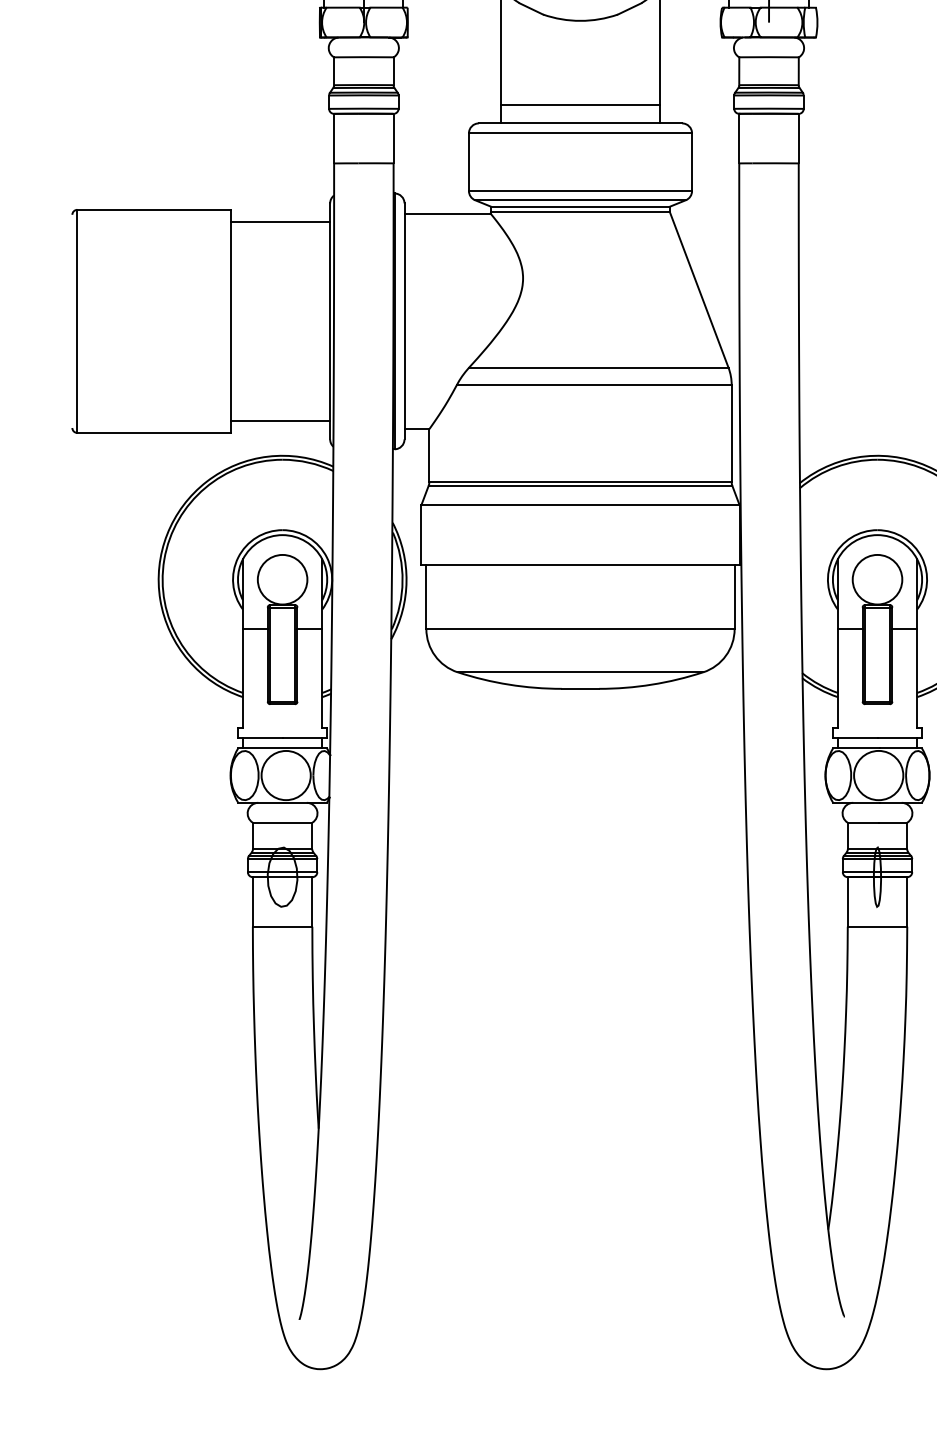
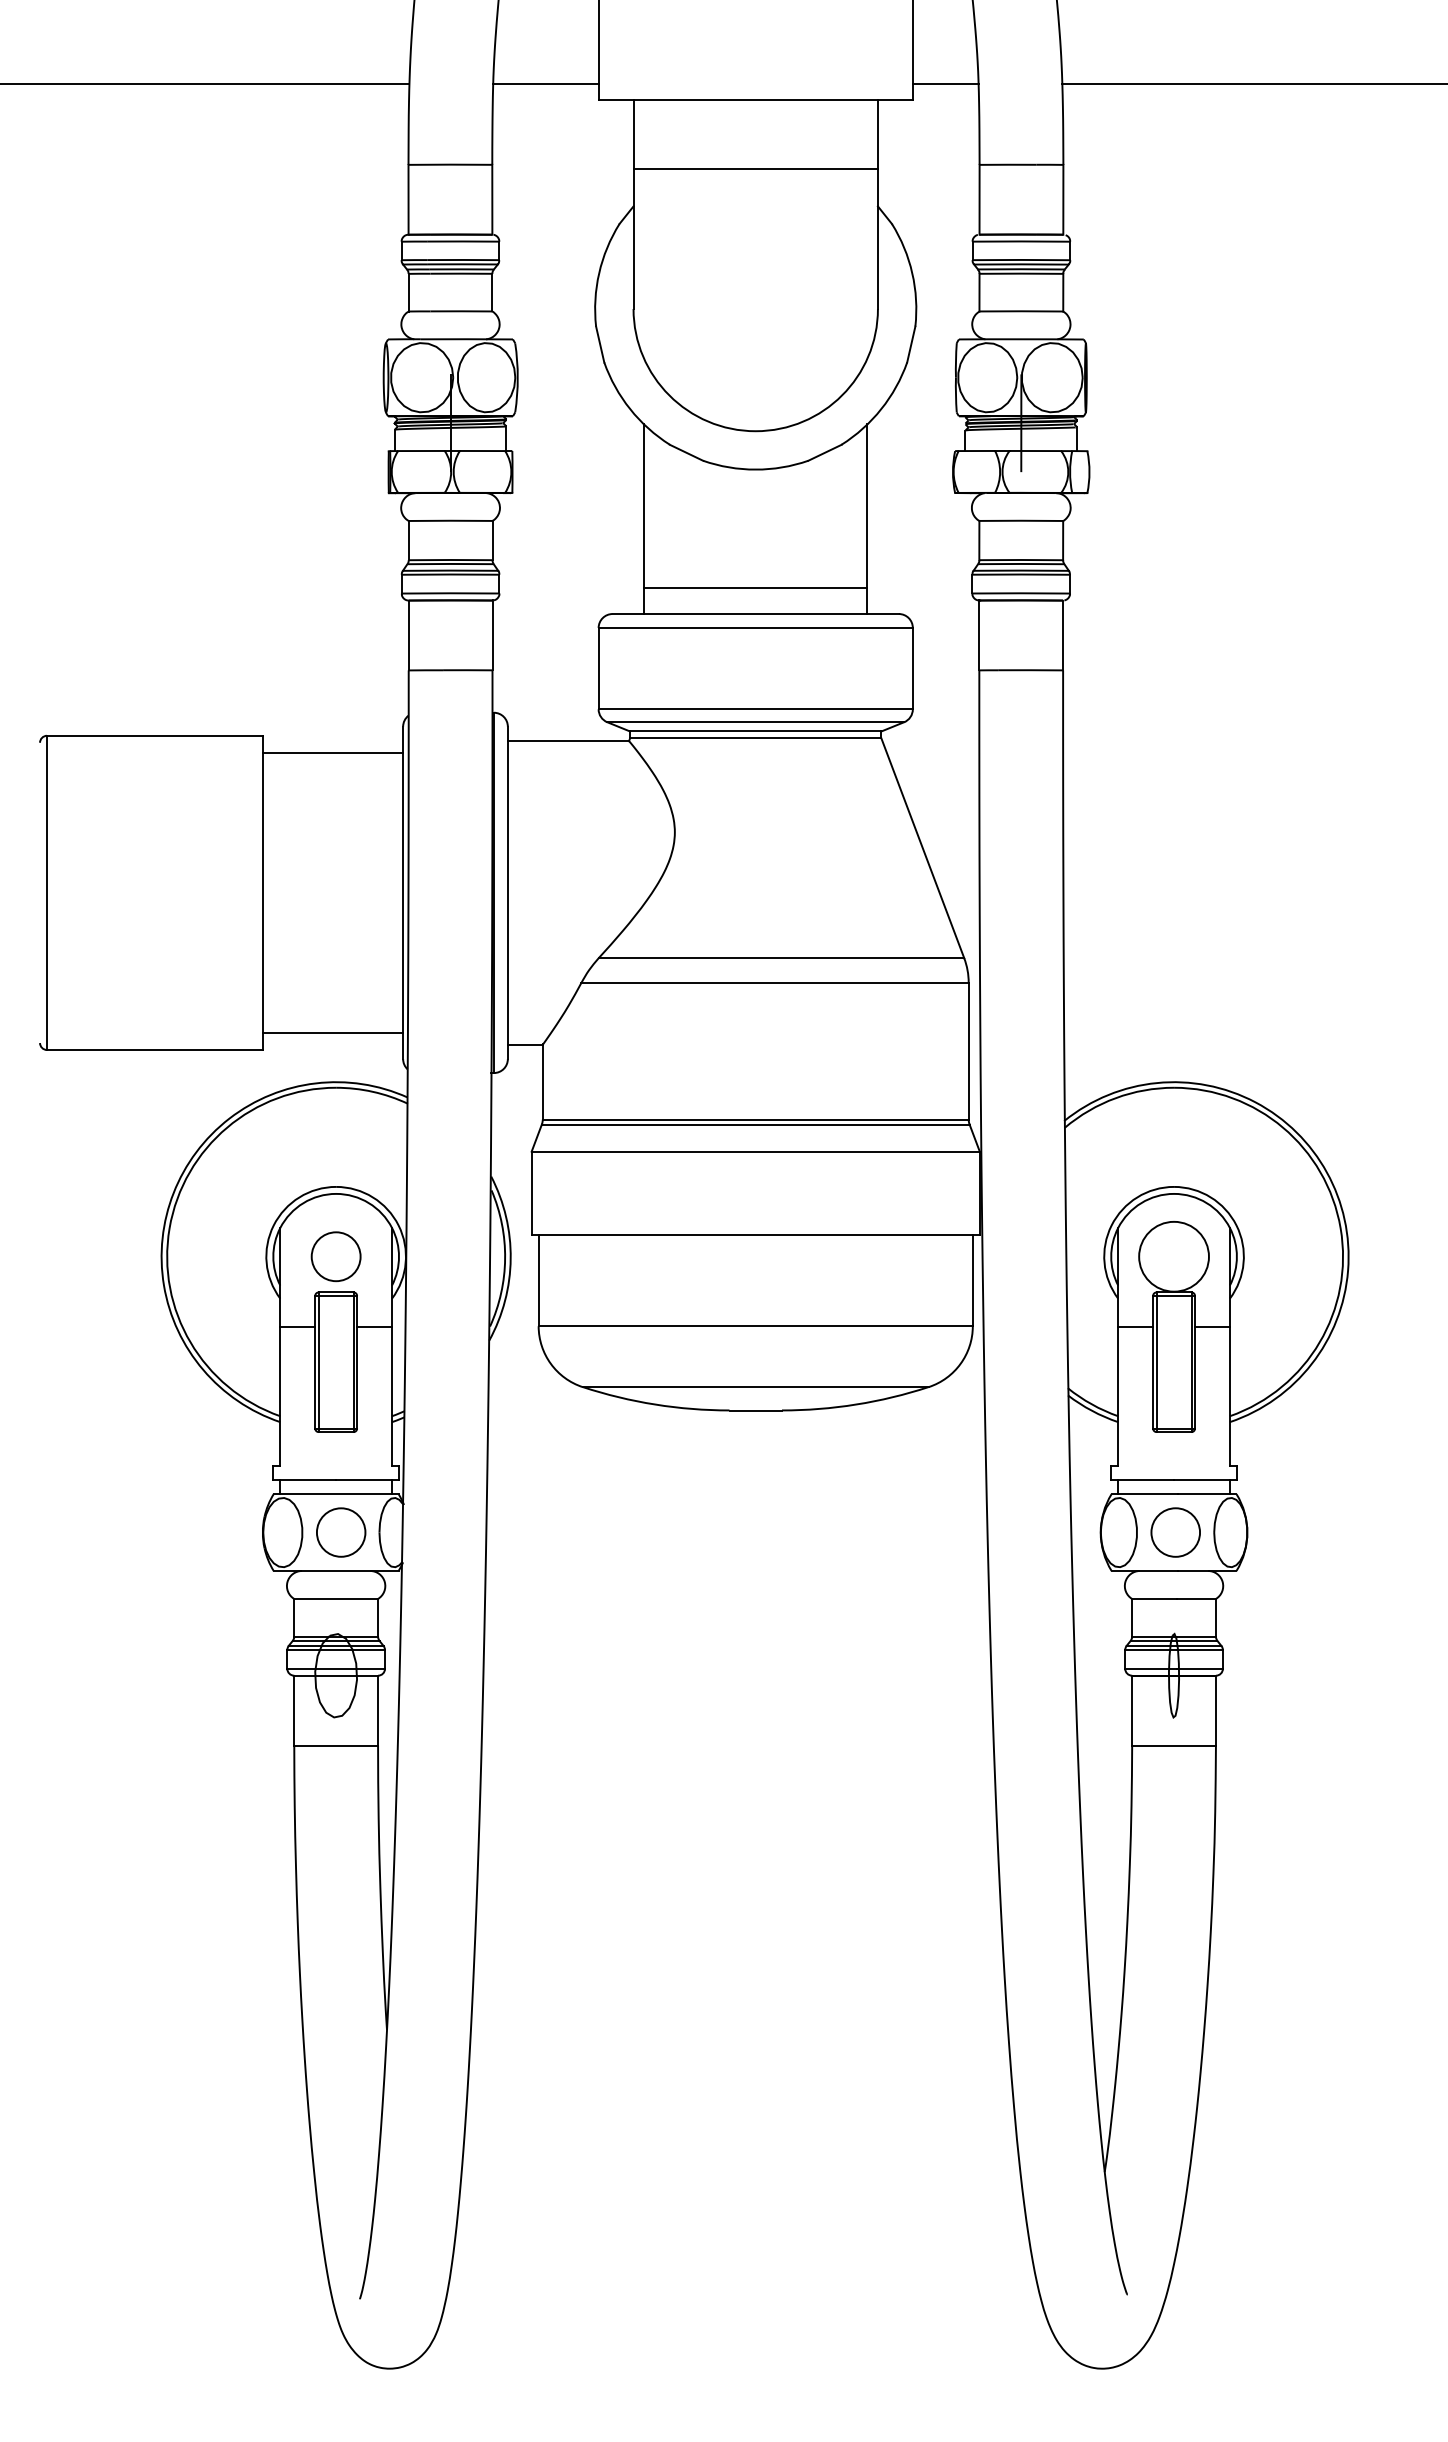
circle: (282, 579) -> (336, 1256), size x0.7
circle: (285, 775) -> (340, 1532), size x0.7
circle: (878, 775) -> (1175, 1532), size x0.7

